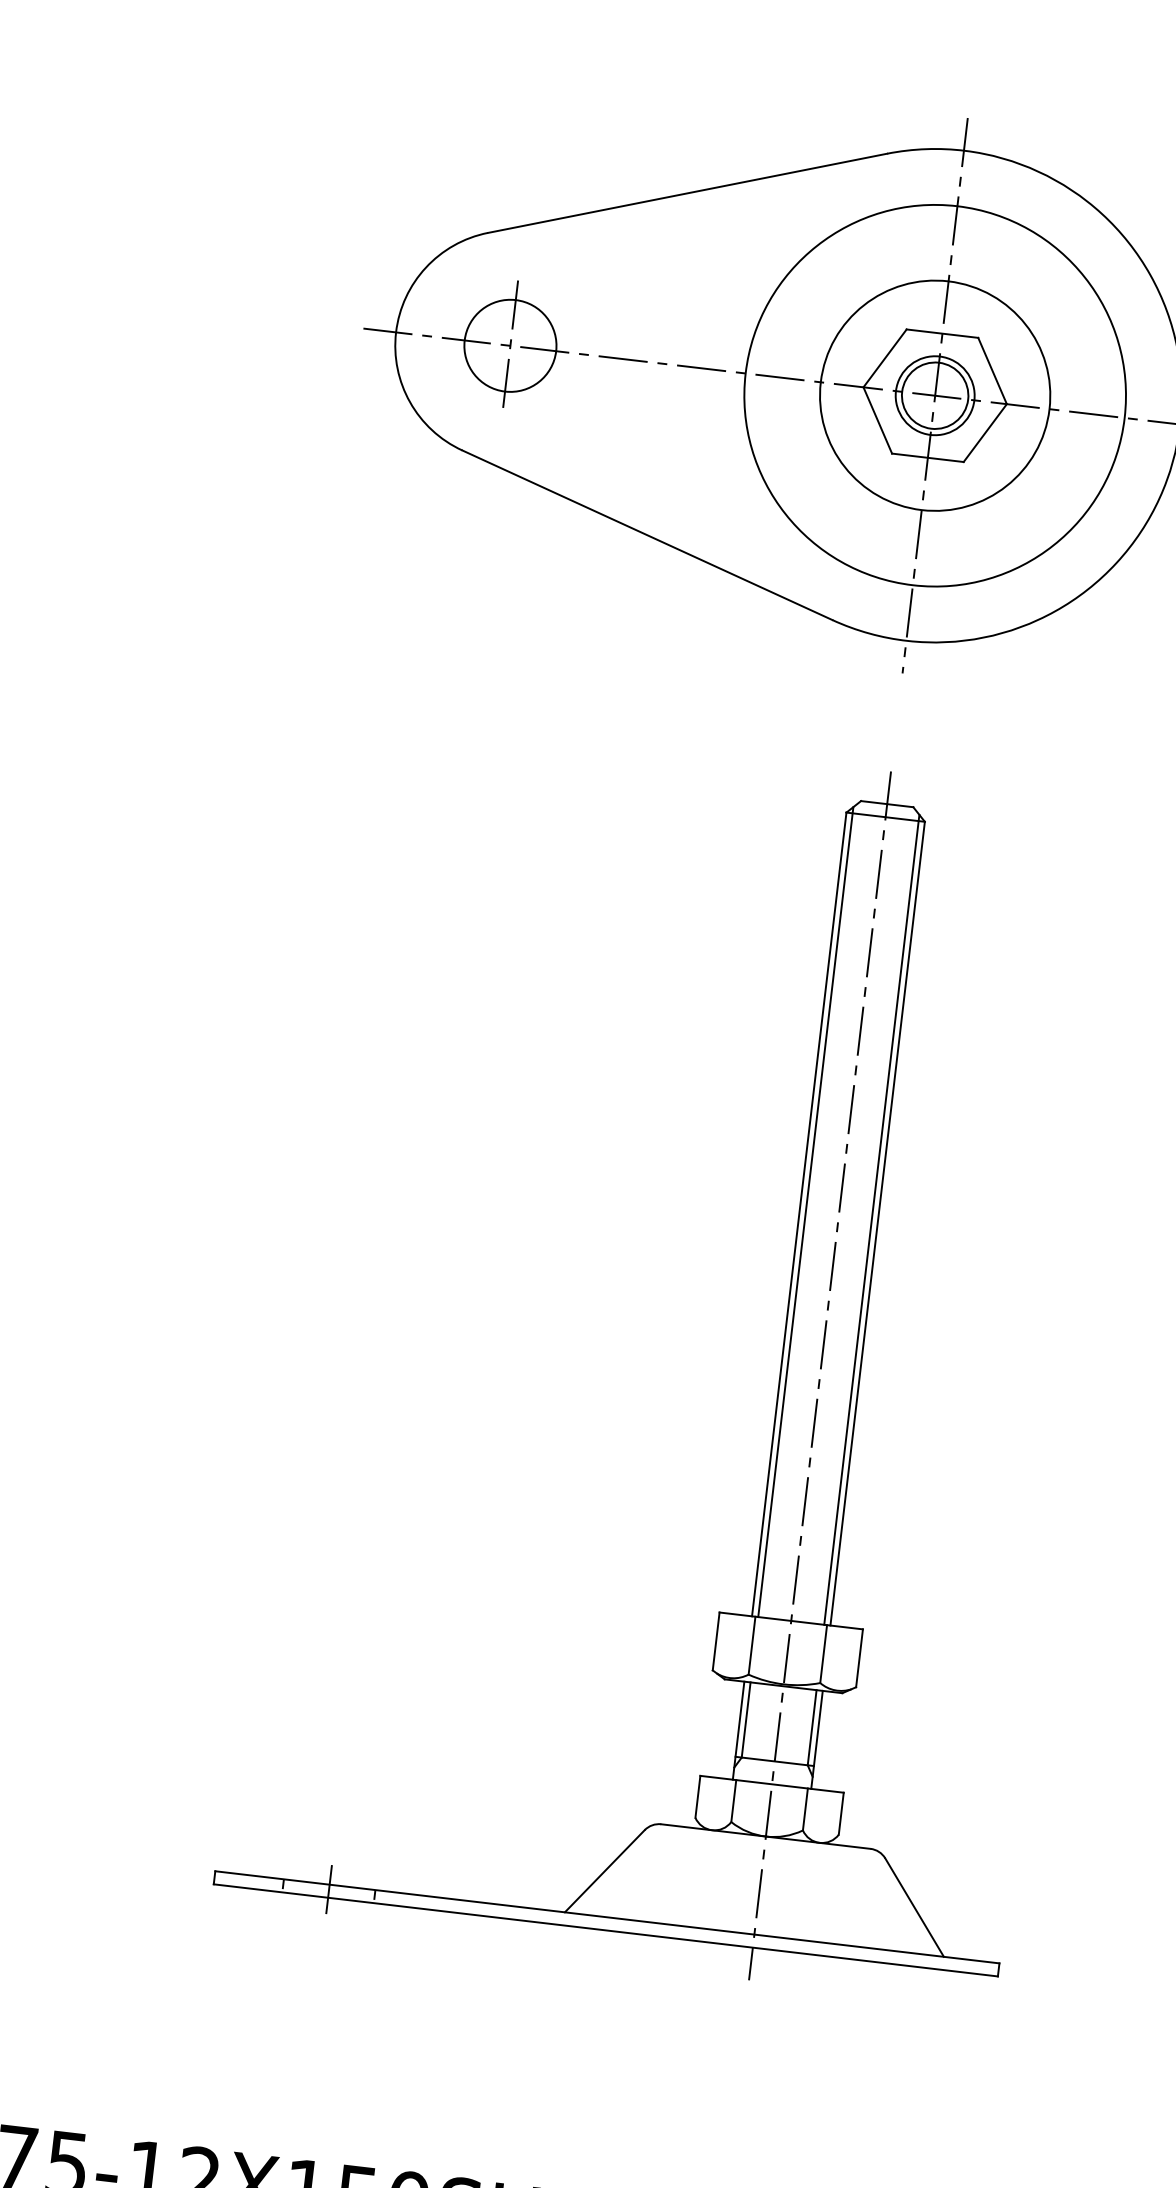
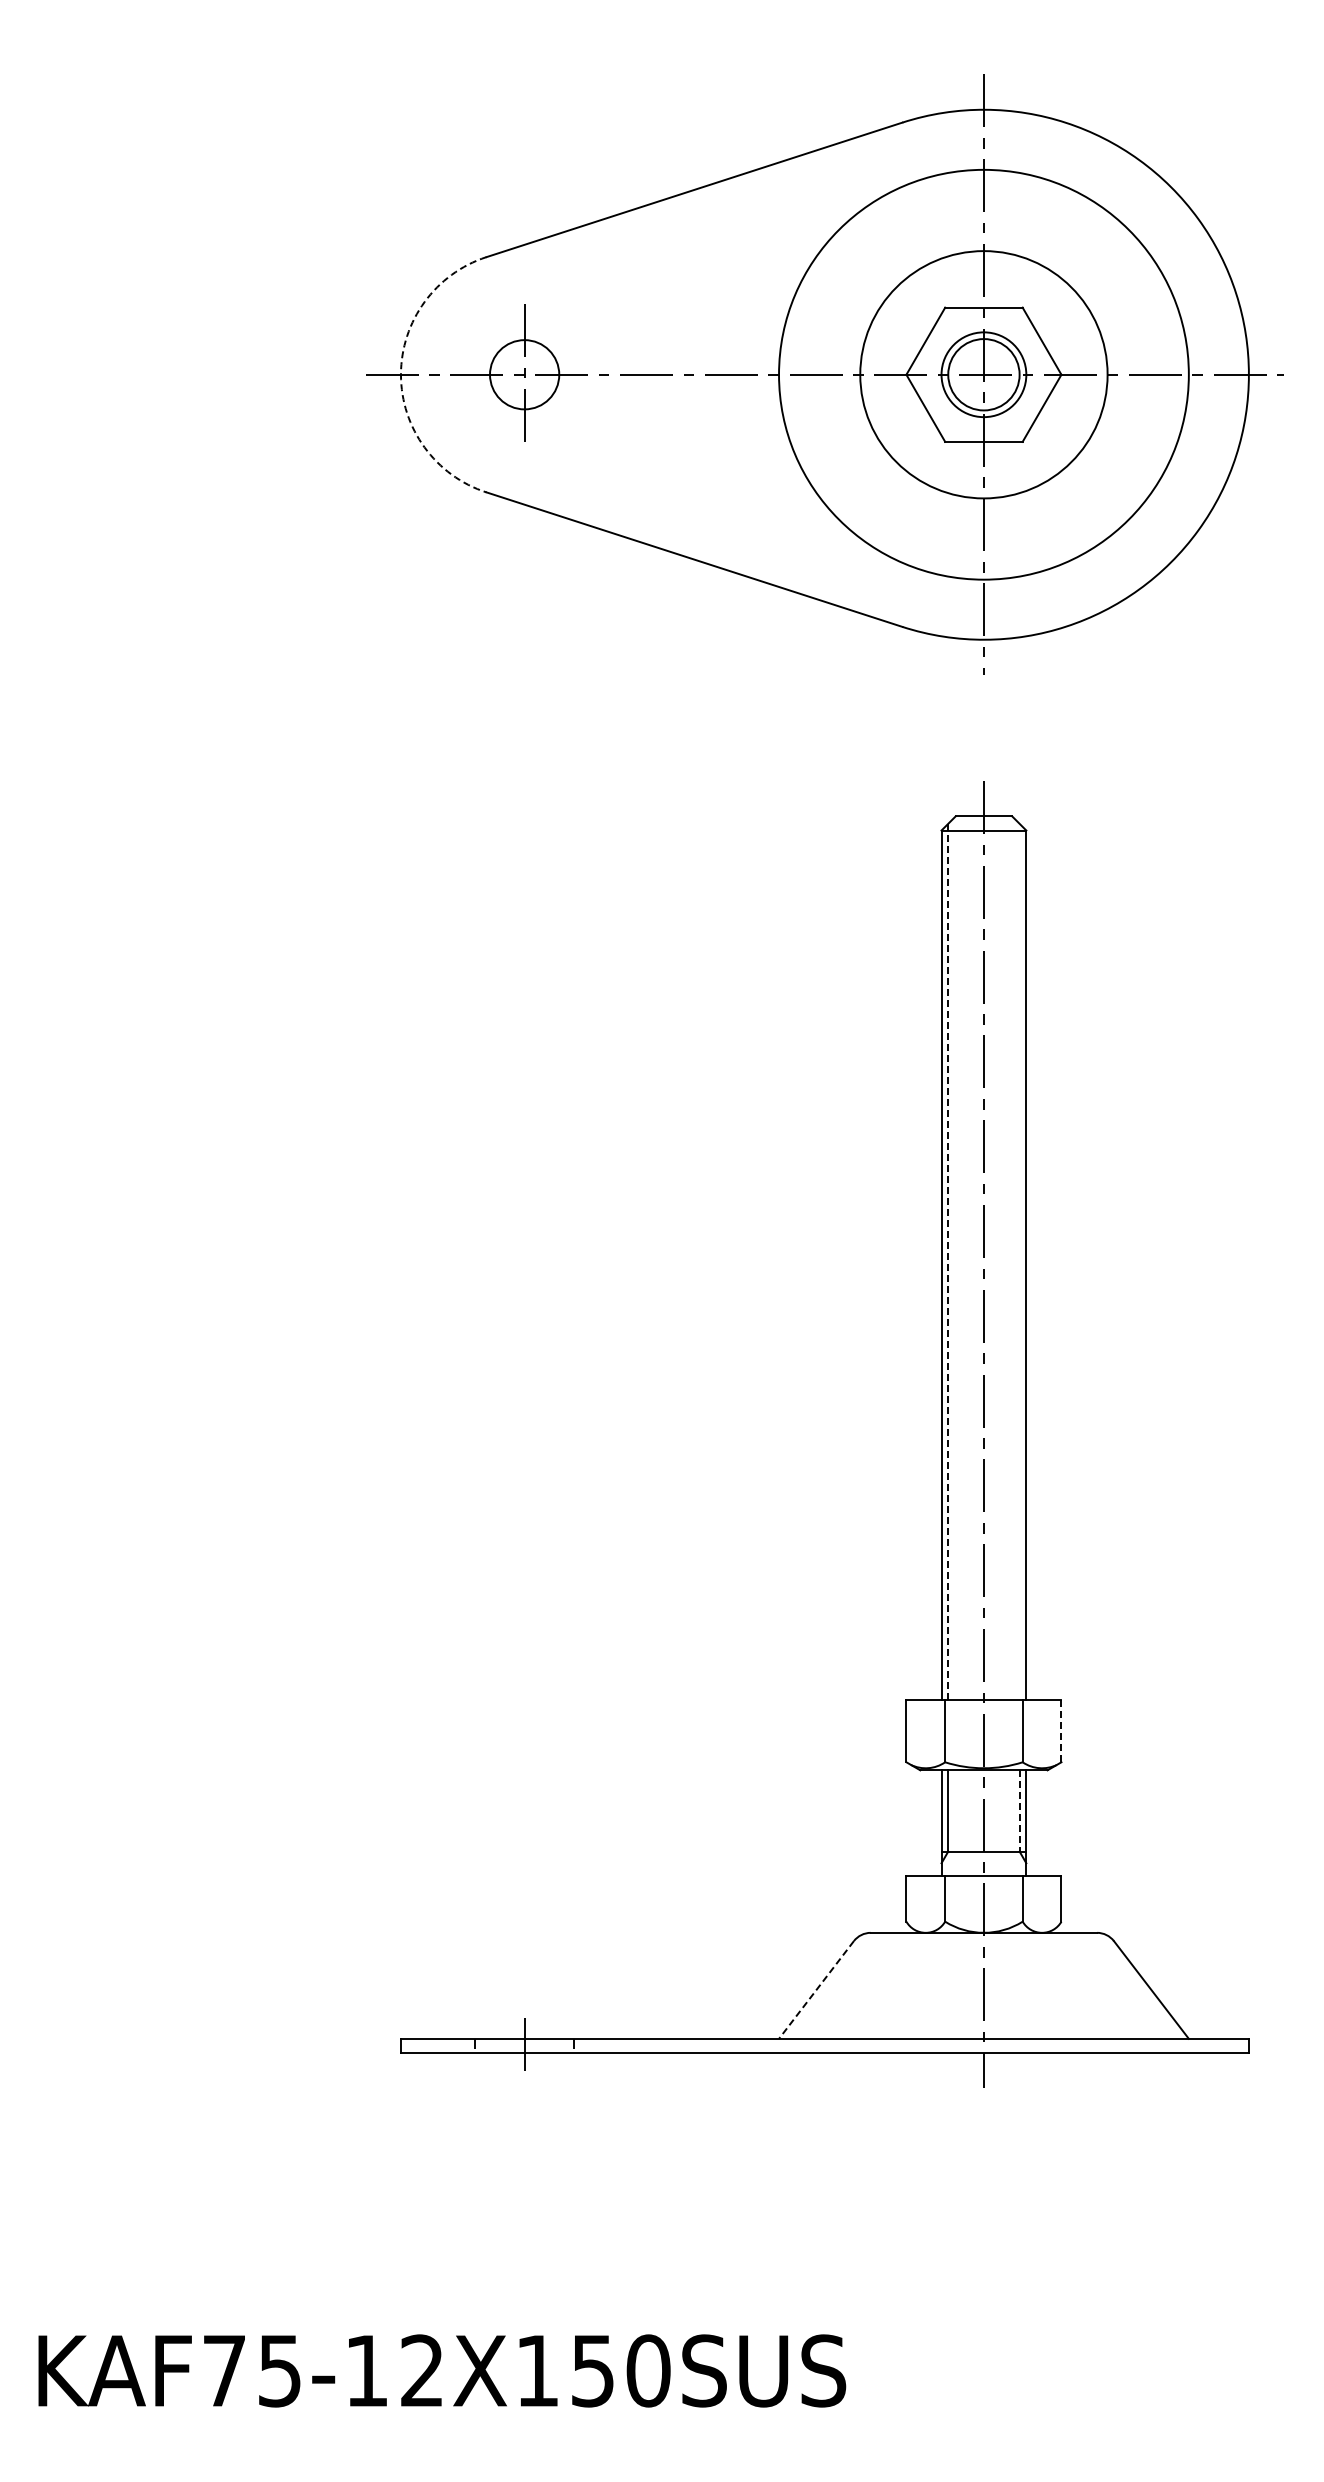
arc: (395, 332) -> (400, 374), solid -> dashed
circle: (510, 345) -> (524, 374), size x0.7
line: (806, 1211) -> (948, 1261), solid -> dashed
line: (871, 1219) -> (1019, 1261), removed
line: (859, 1657) -> (1061, 1730), solid -> dashed
line: (812, 1727) -> (1019, 1810), solid -> dashed
line: (604, 1870) -> (816, 1989), solid -> dashed

